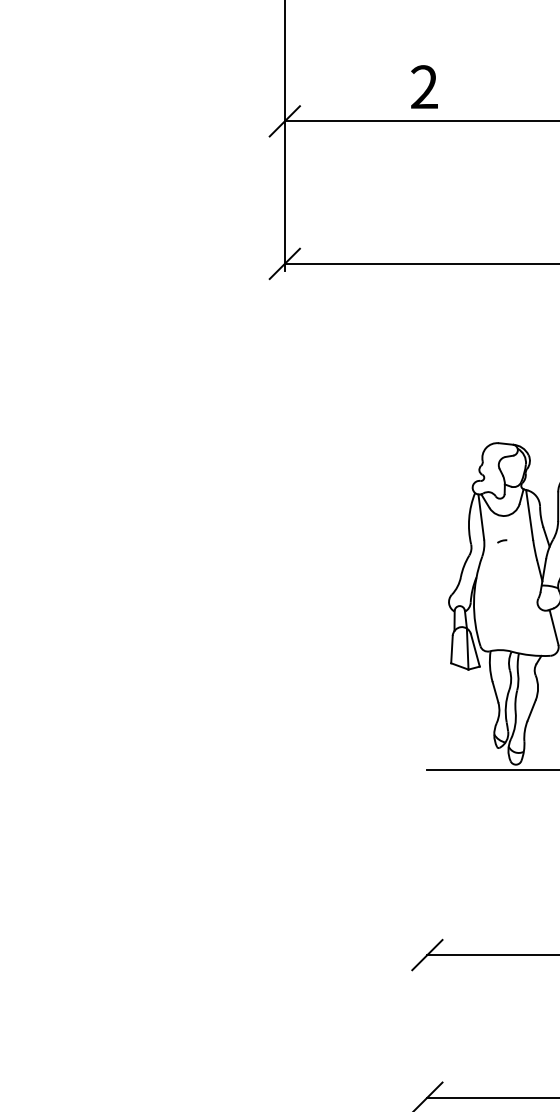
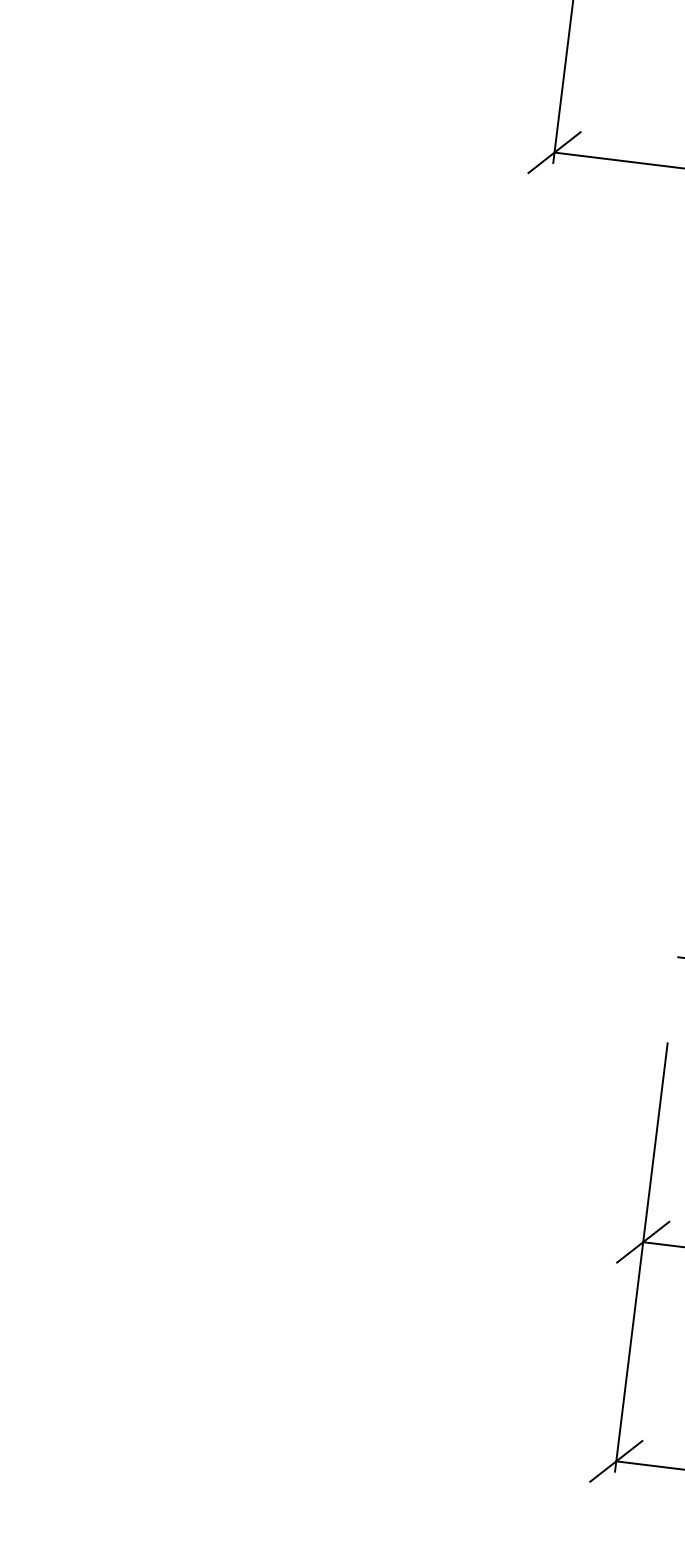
line: (427, 964) -> (641, 1256), added

